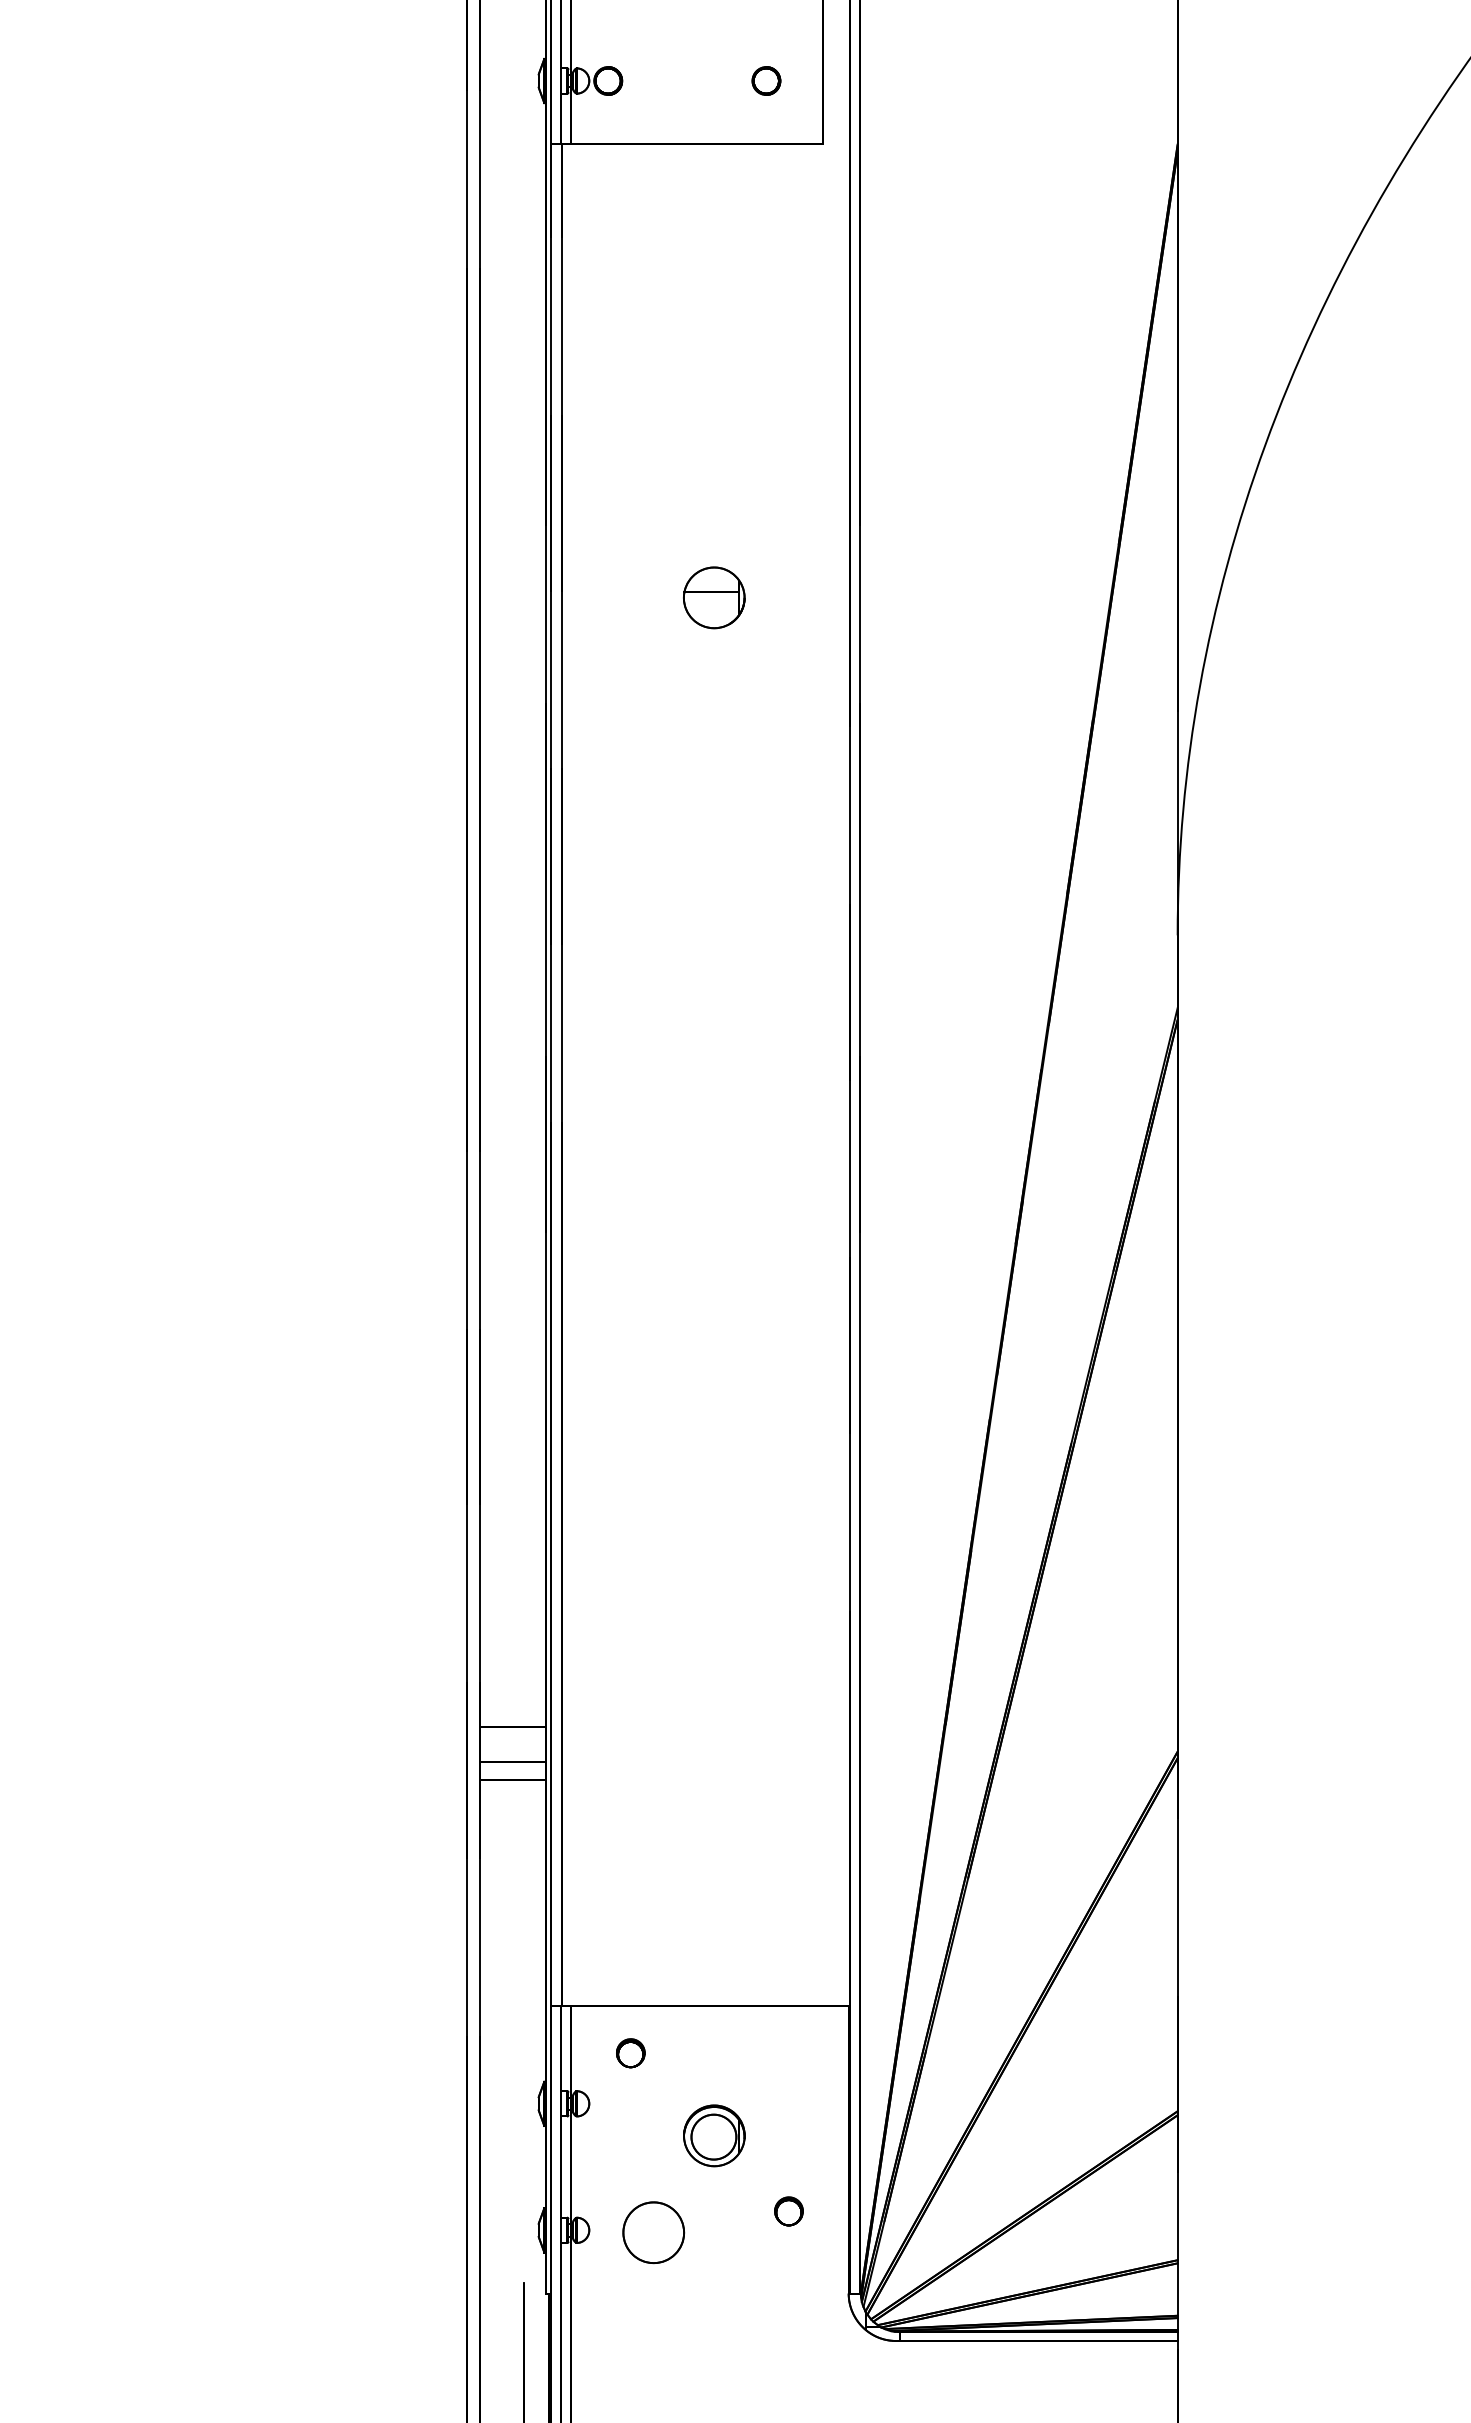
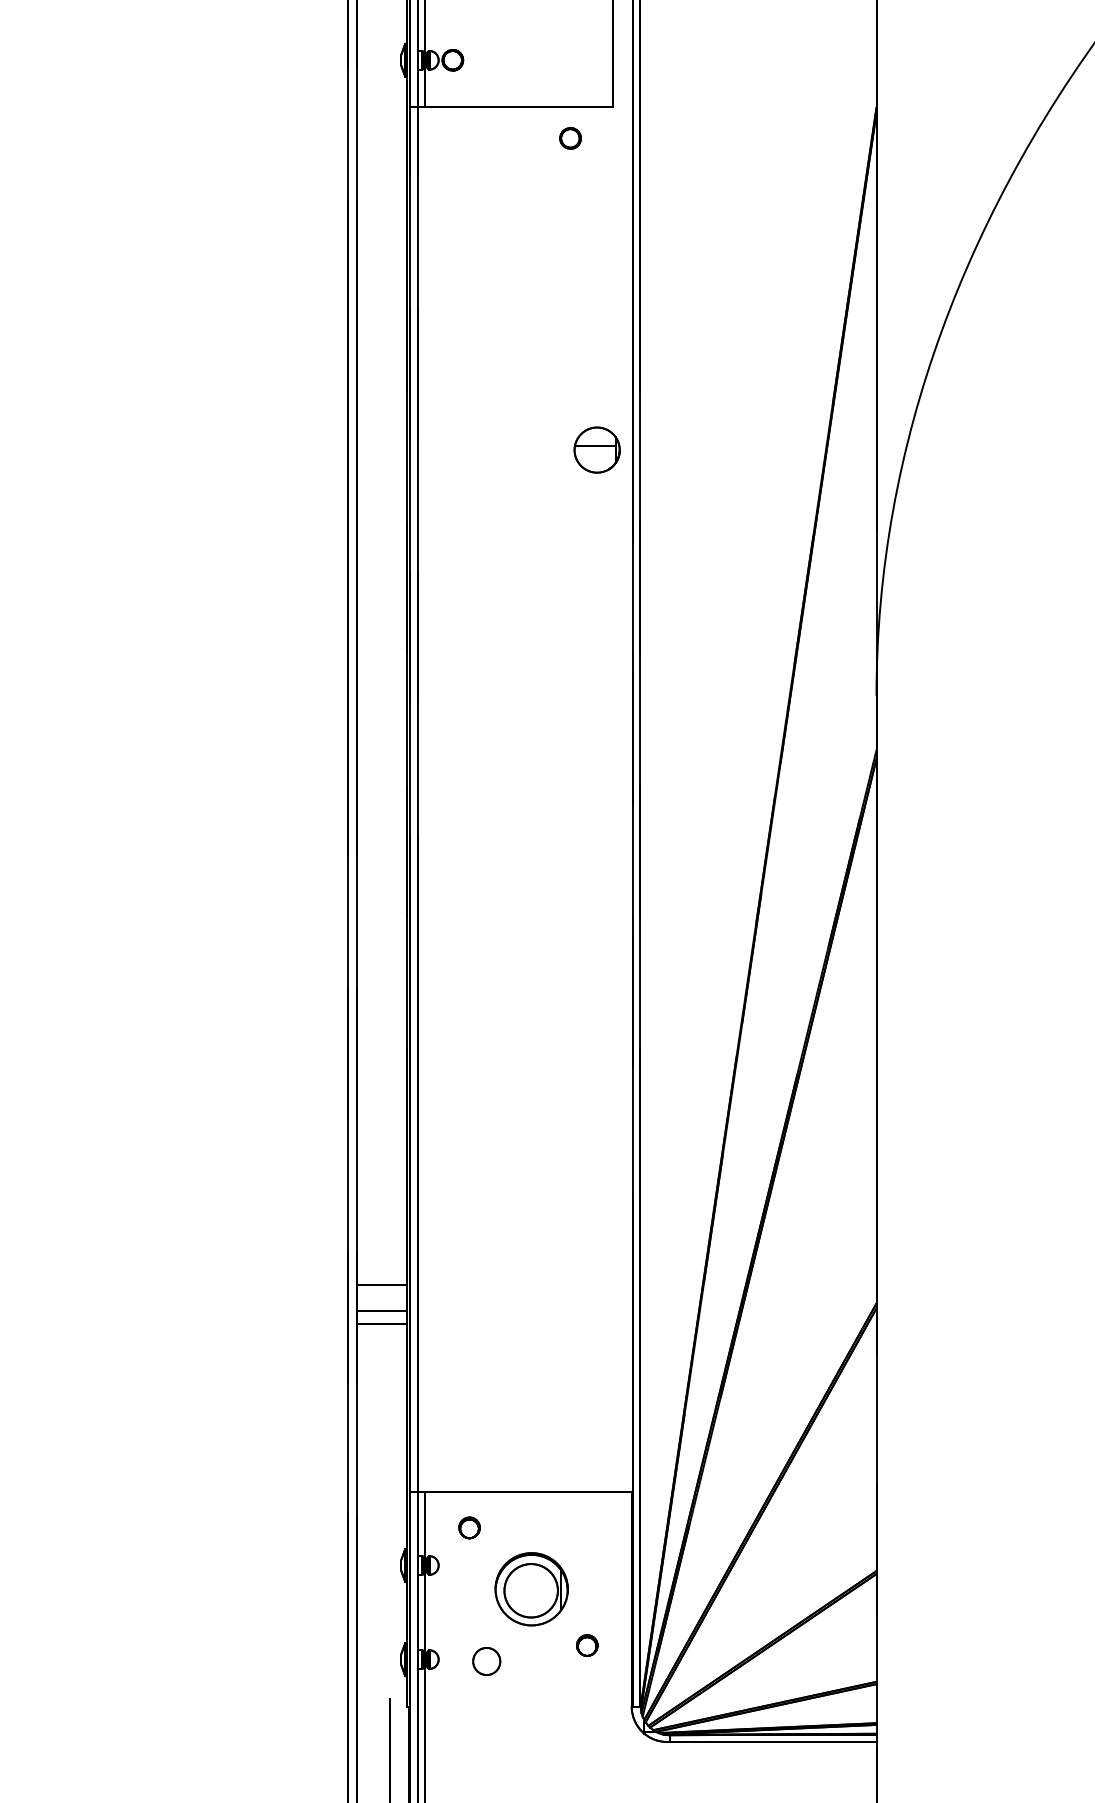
part: (766, 80) -> (570, 138), moved
part: (714, 597) -> (597, 449), moved
part: (714, 2135) -> (531, 1589), size x1.6
part: (653, 2232) -> (486, 1661), size x0.6

